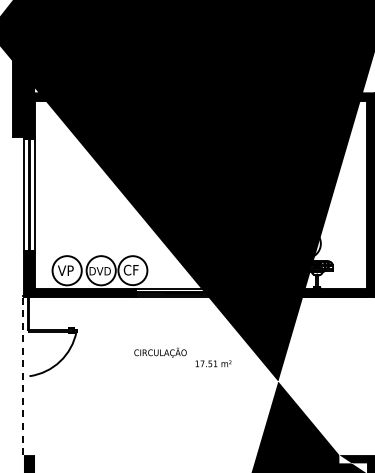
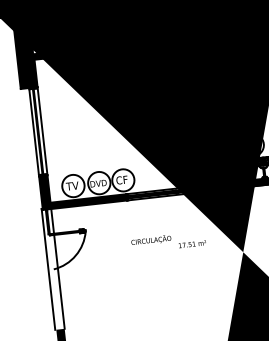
text: (65, 270) -> (72, 186), VP -> TV
line: (22, 375) -> (48, 269), dashed -> solid
line: (35, 376) -> (58, 269), added

